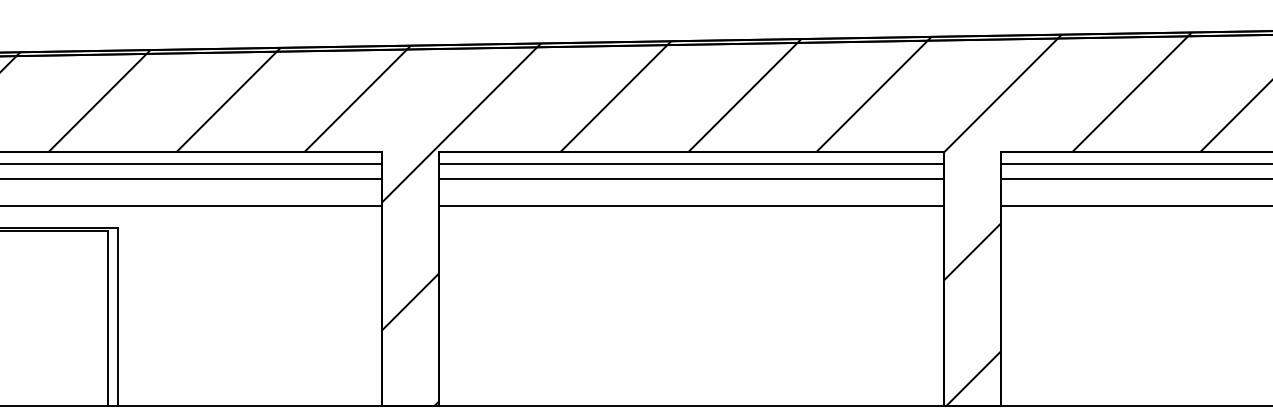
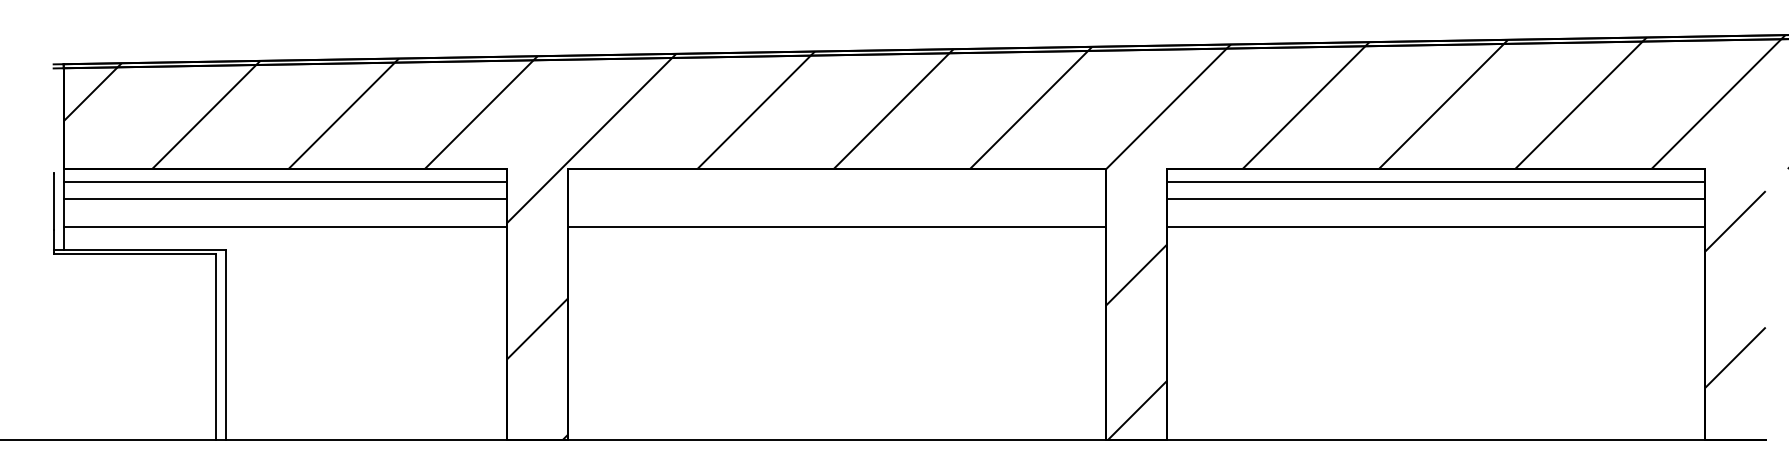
line: (691, 163) -> (836, 181), removed
line: (691, 179) -> (836, 198), removed

